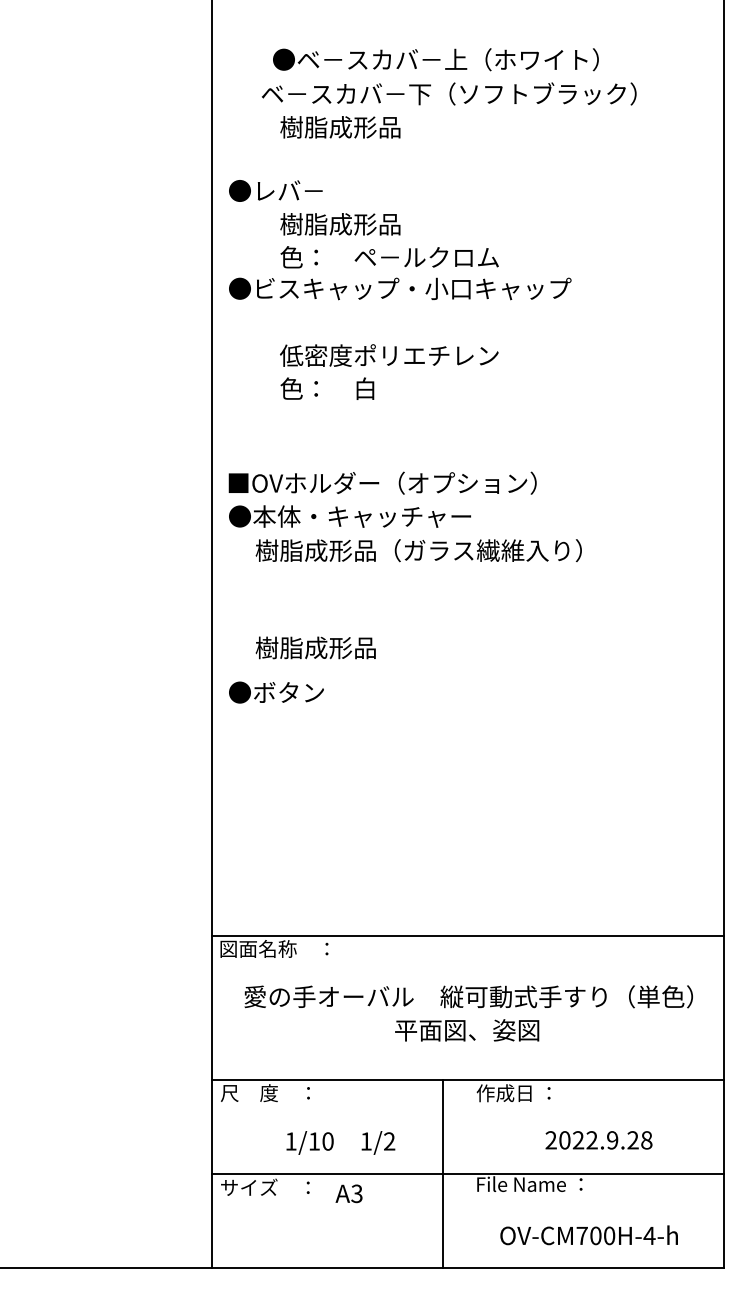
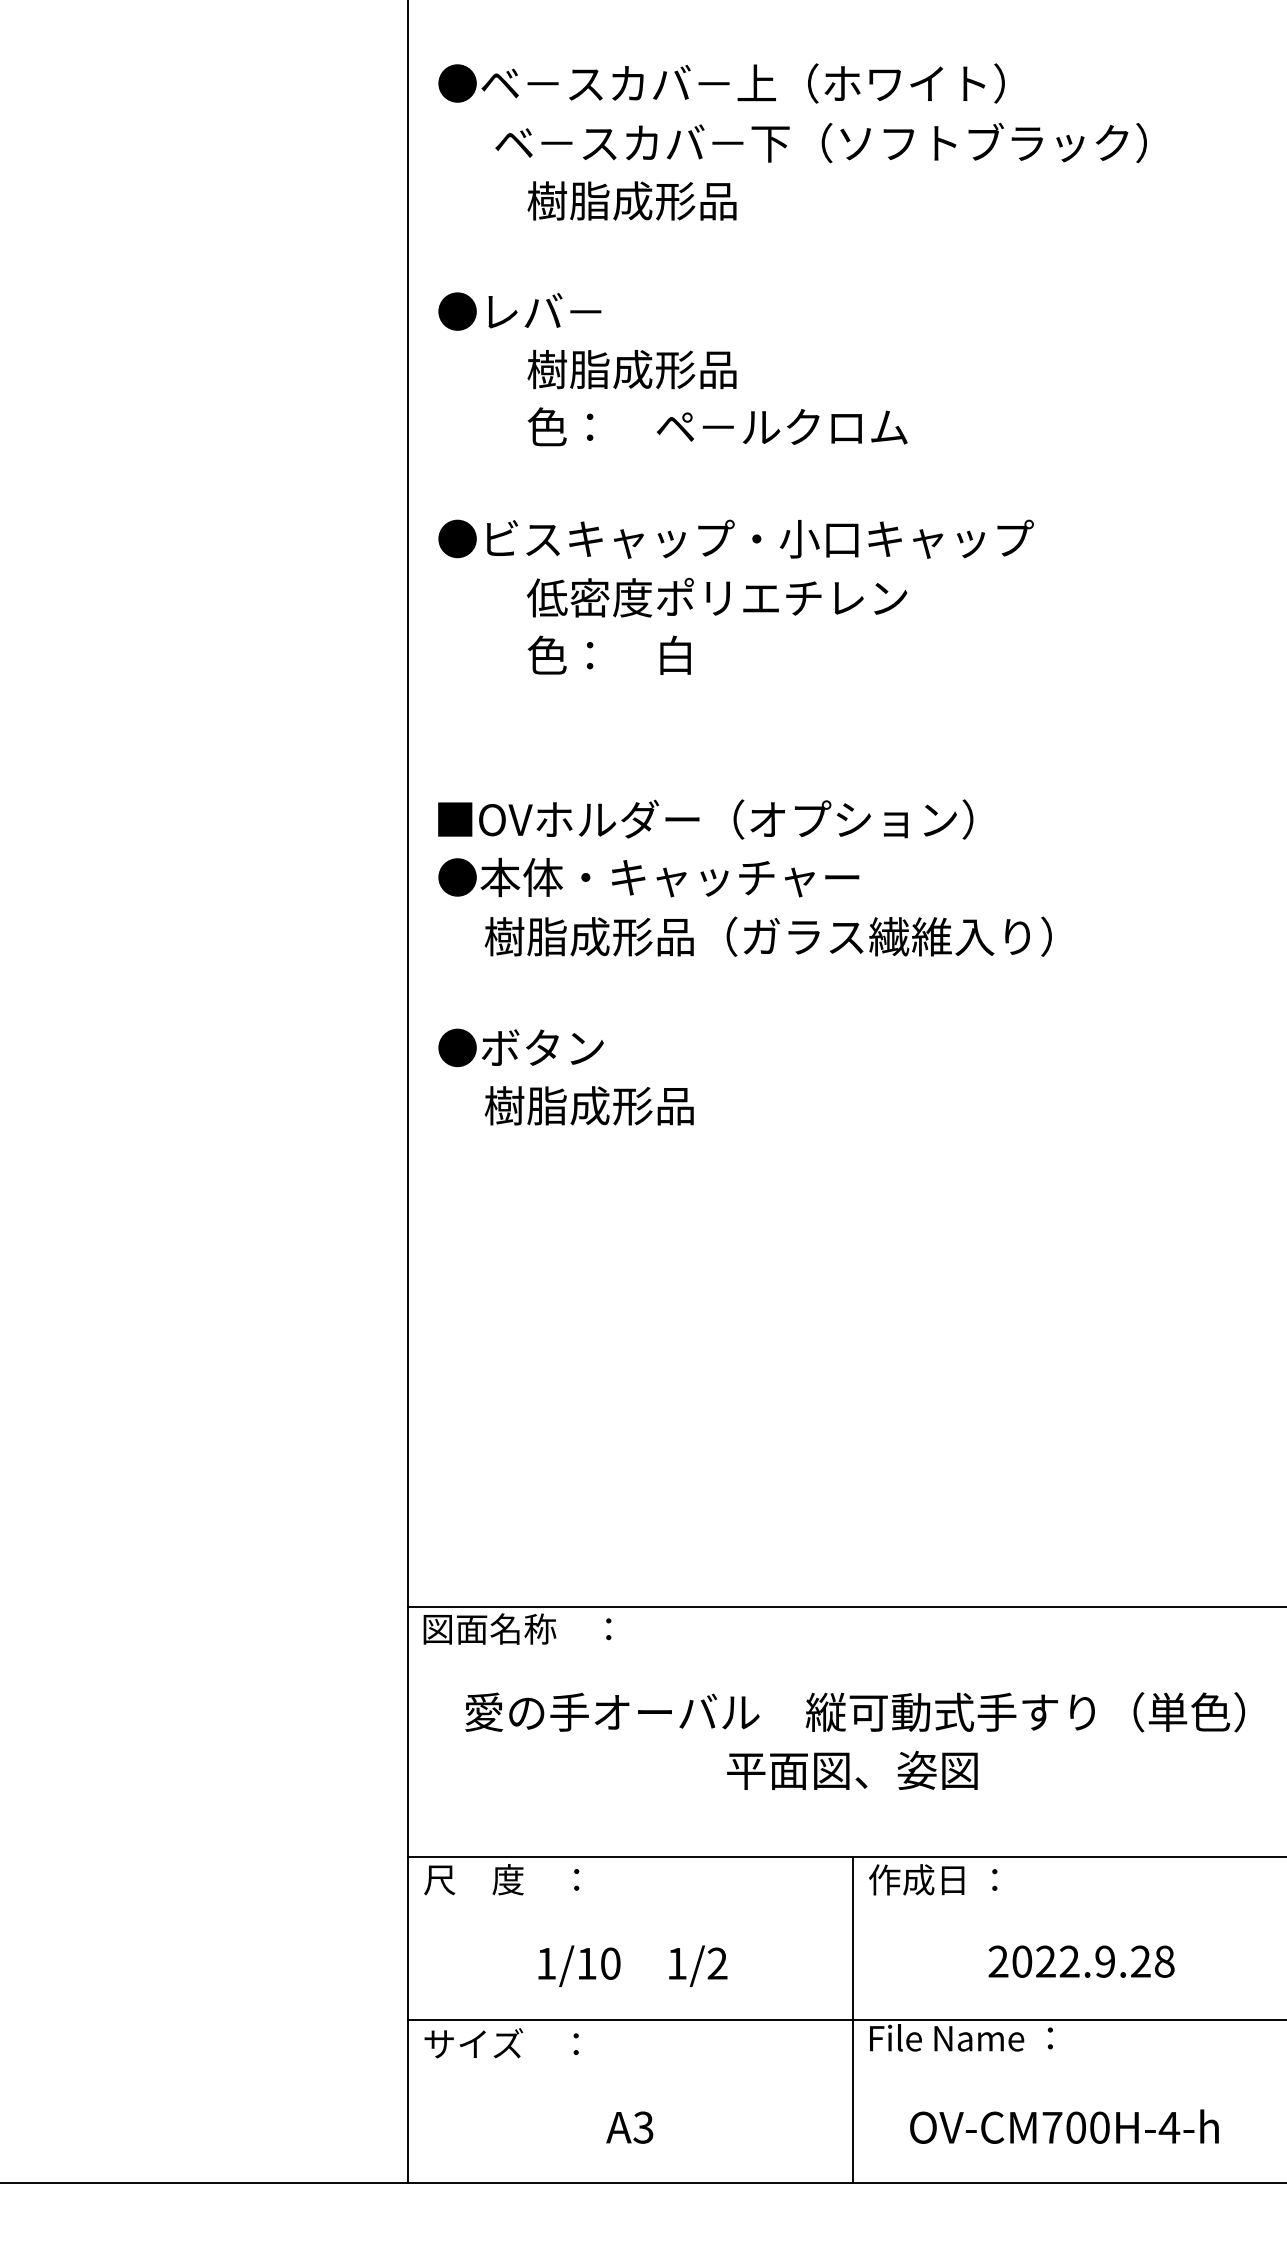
text: (435, 59) -> (720, 83), moved
text: (400, 288) -> (736, 538), moved
text: (276, 692) -> (521, 1047), moved
line: (442, 1173) -> (853, 2019), moved
text: (348, 1193) -> (628, 2127), moved

